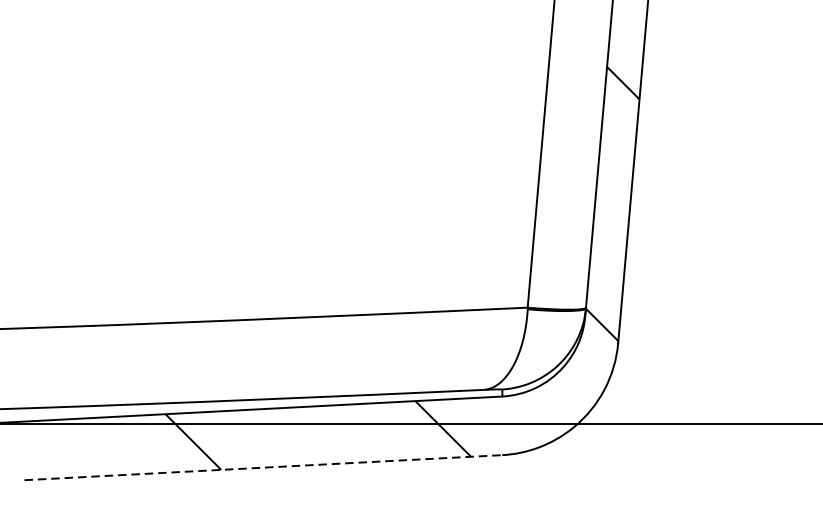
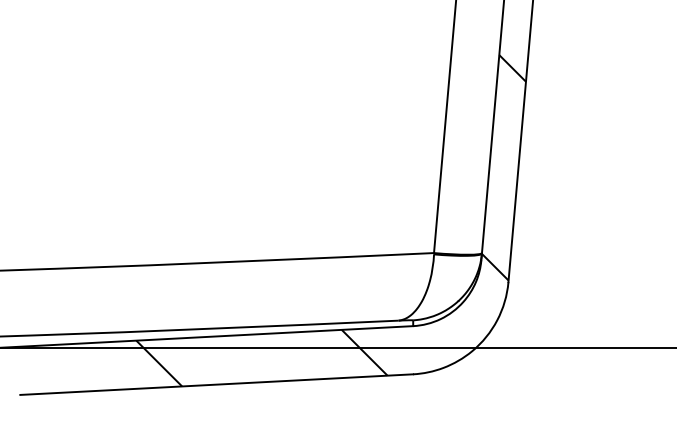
line: (263, 467) -> (216, 384), dashed -> solid

